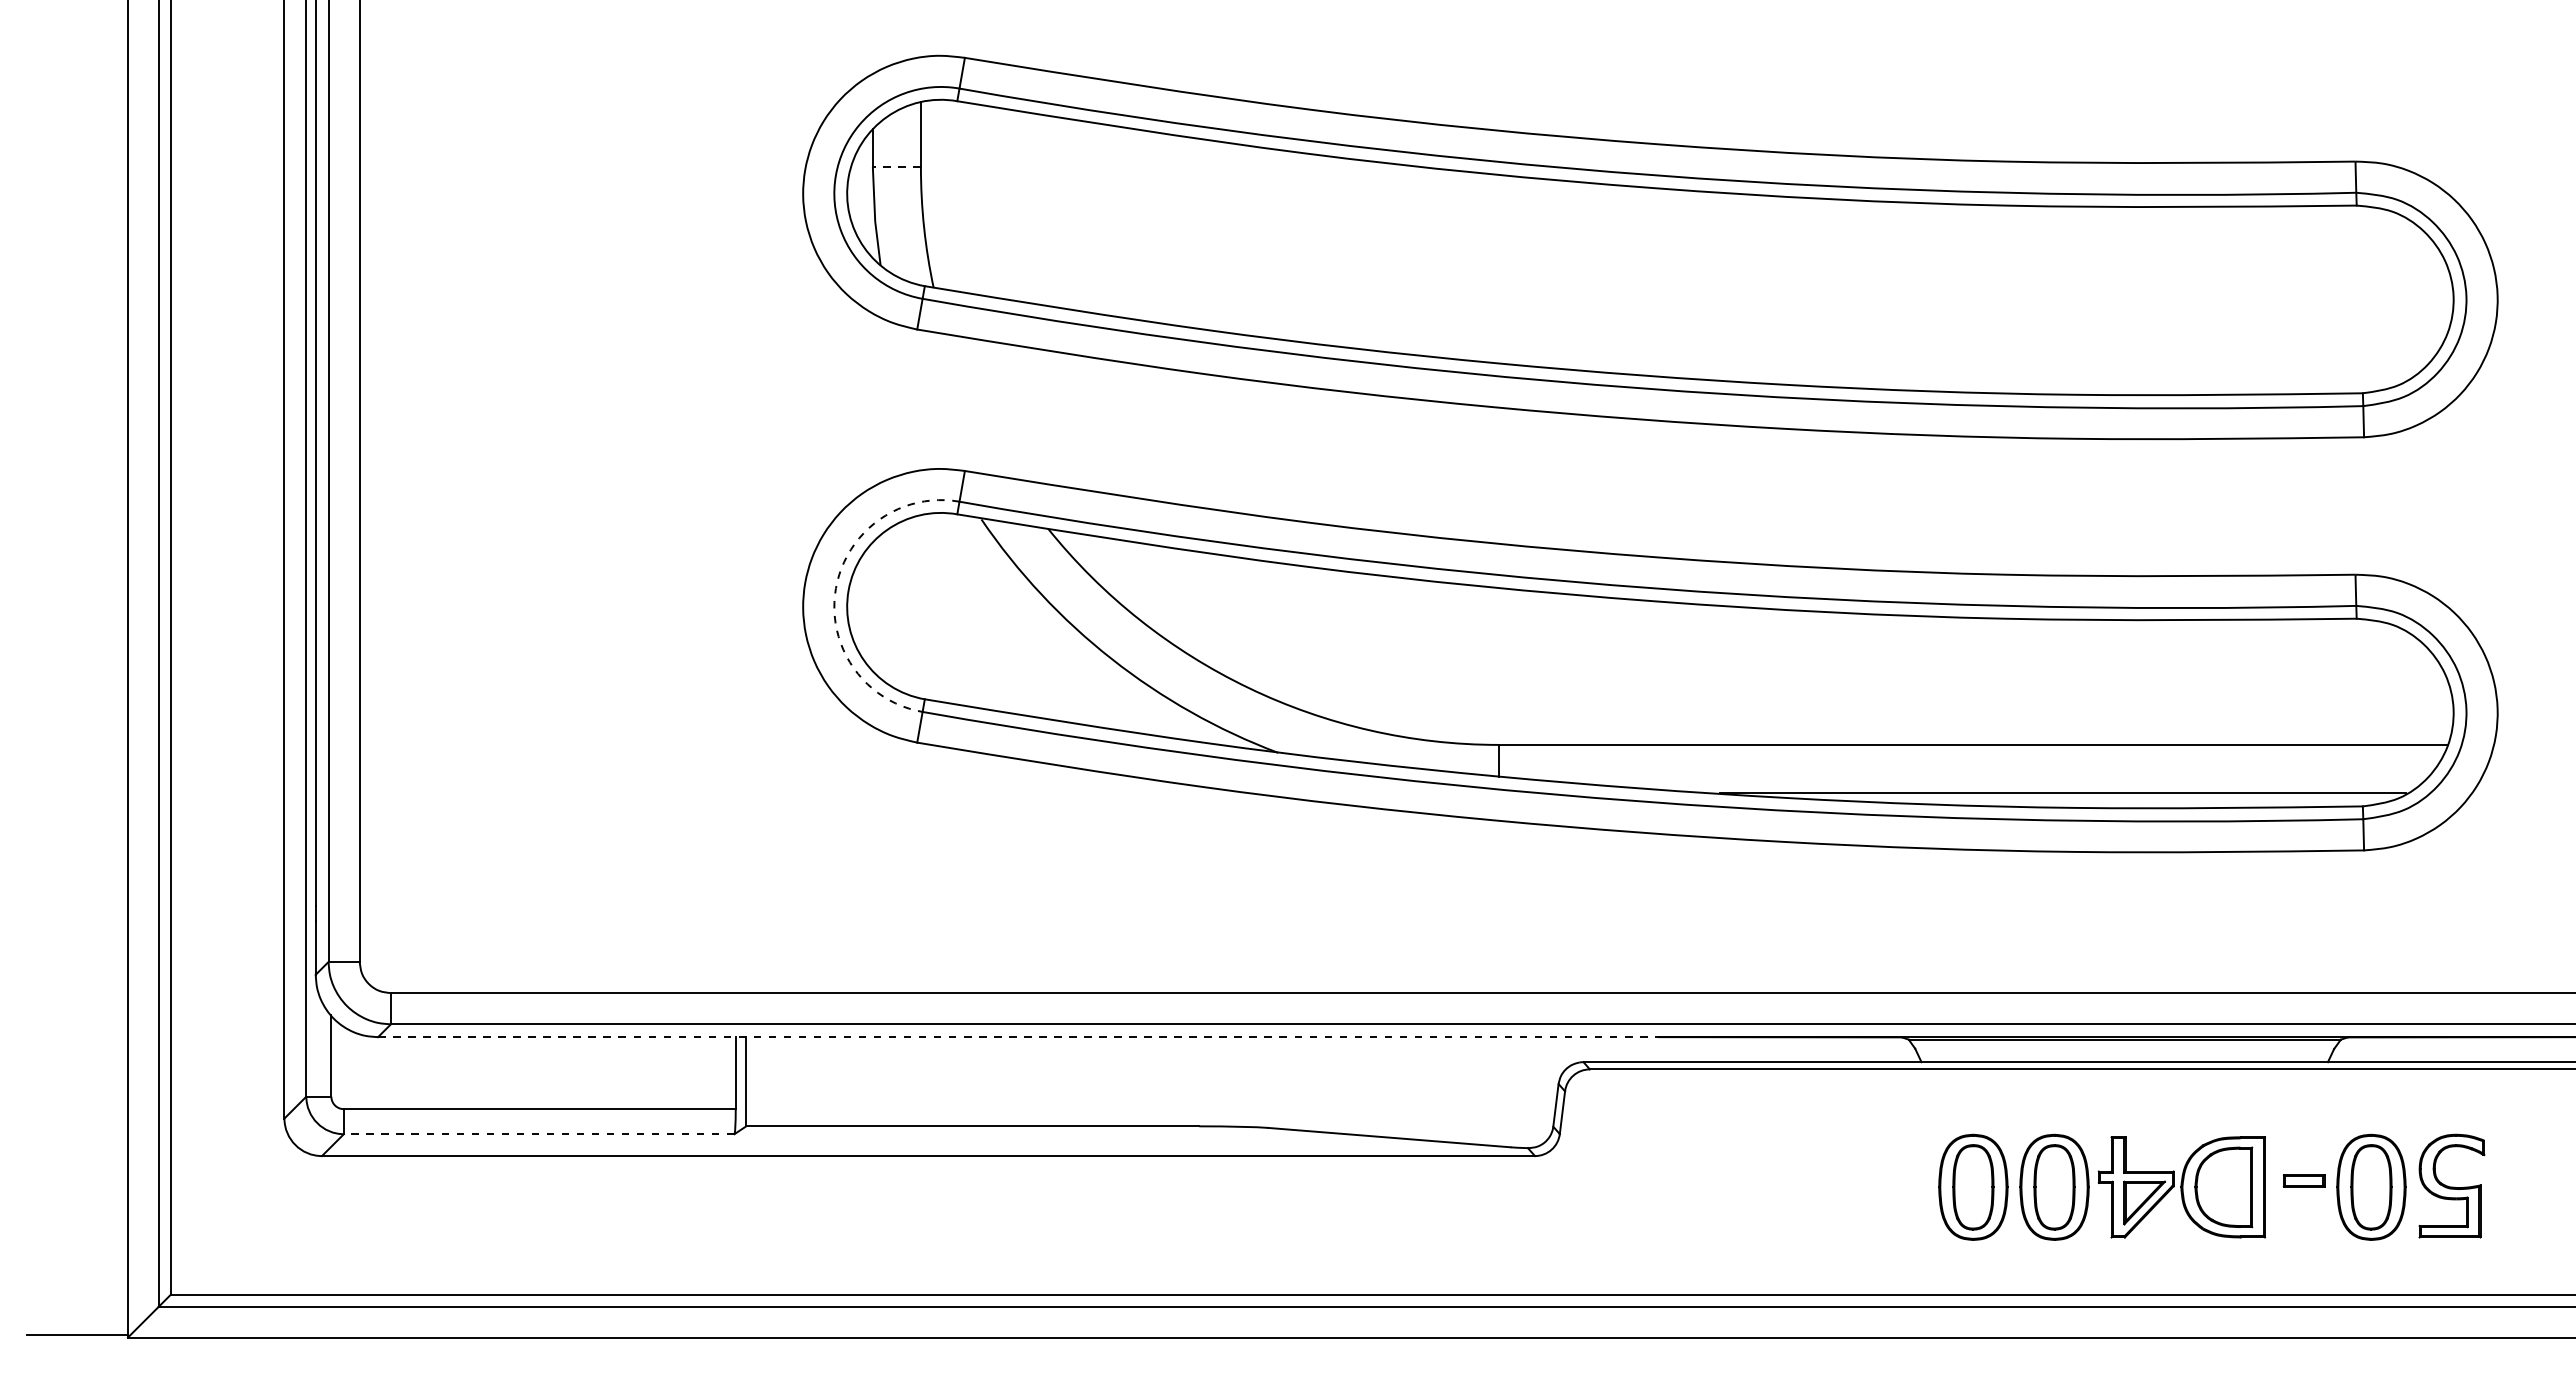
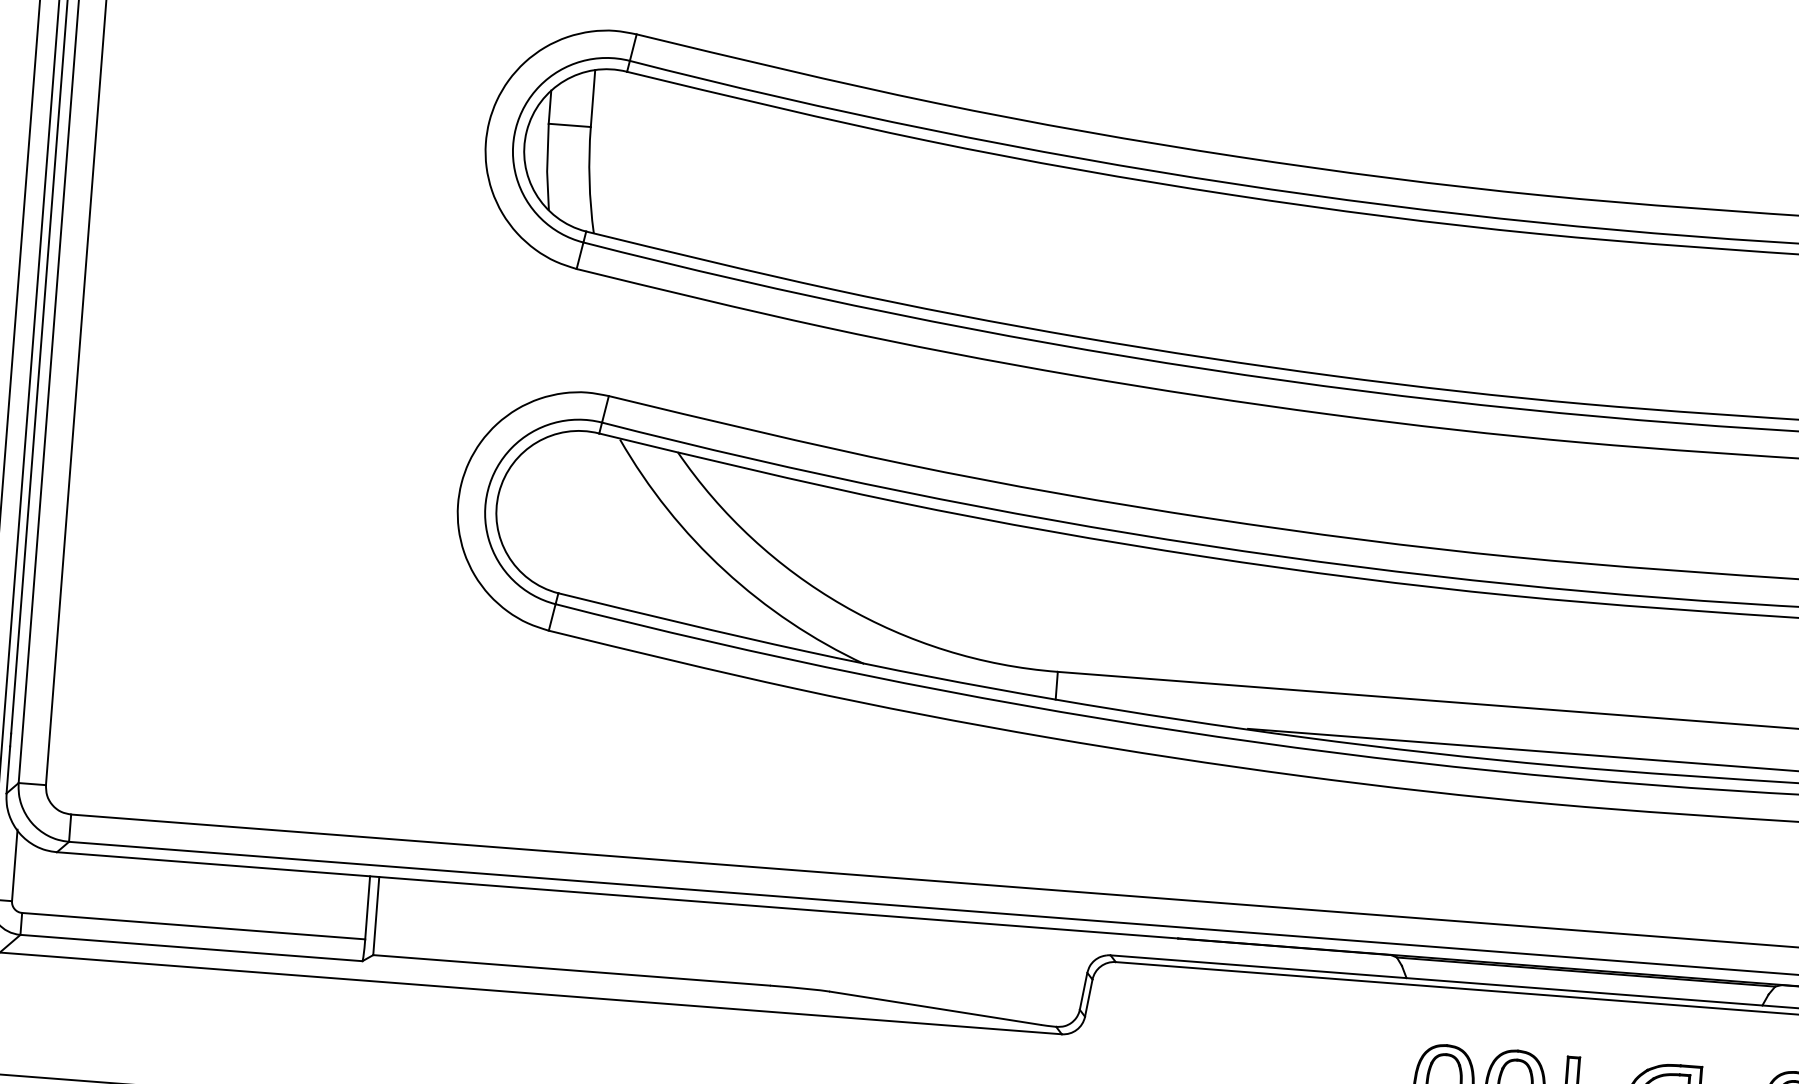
line: (896, 167) -> (569, 125), dashed -> solid
arc: (835, 588) -> (487, 490), dashed -> solid
line: (1018, 1037) -> (617, 895), dashed -> solid
line: (538, 1134) -> (190, 948), dashed -> solid

